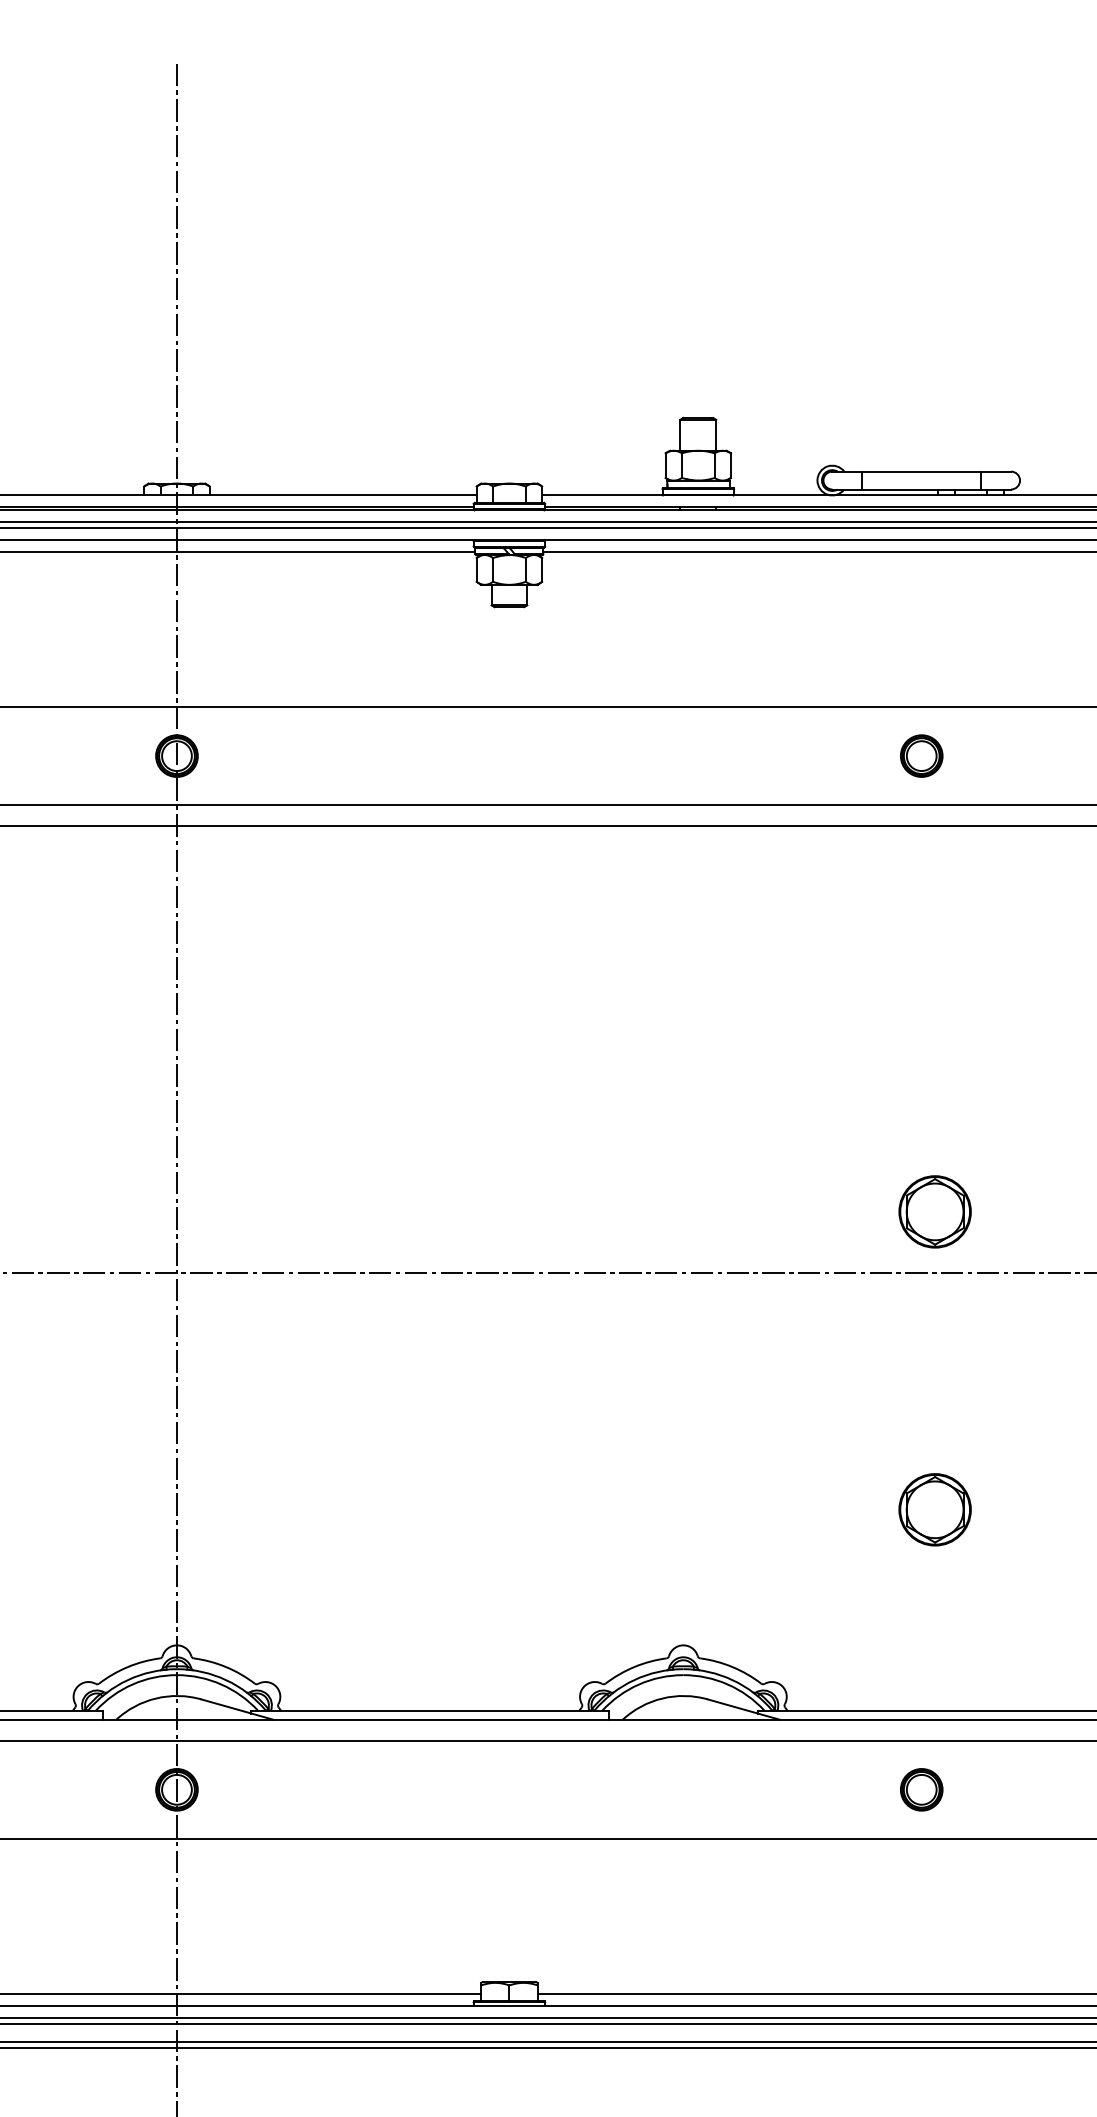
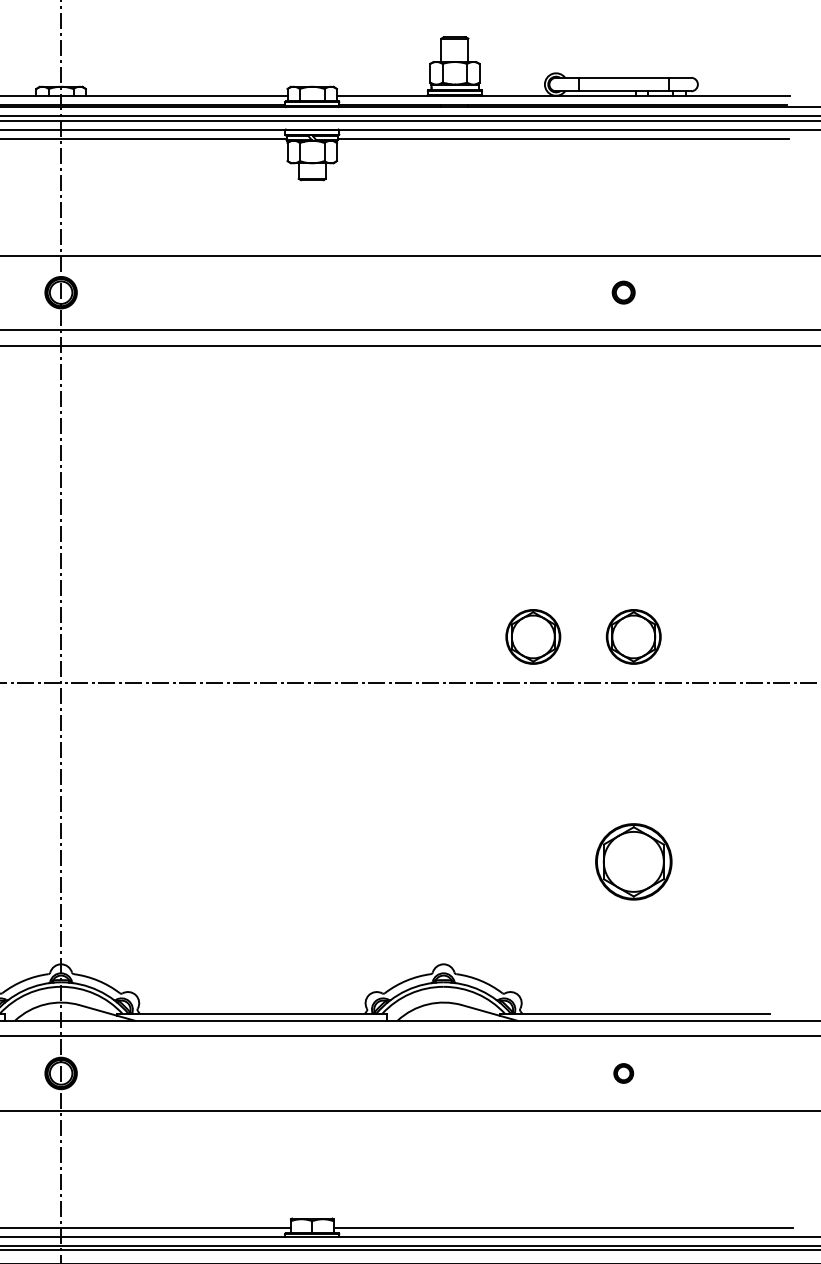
part: (921, 755) -> (623, 292), size x0.7
part: (801, 1211) -> (532, 636), added
part: (934, 1509) -> (633, 861), size x1.4
part: (921, 1789) -> (623, 1073), size x0.6

